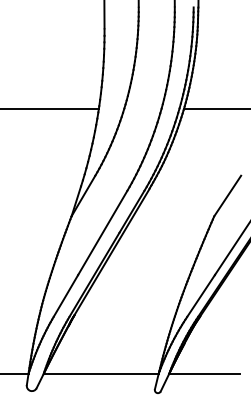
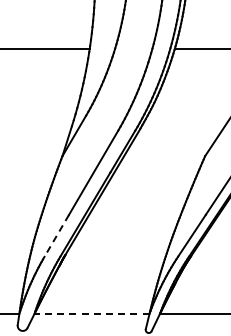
line: (65, 296) -> (56, 236), solid -> dashed
line: (100, 374) -> (91, 314), solid -> dashed

